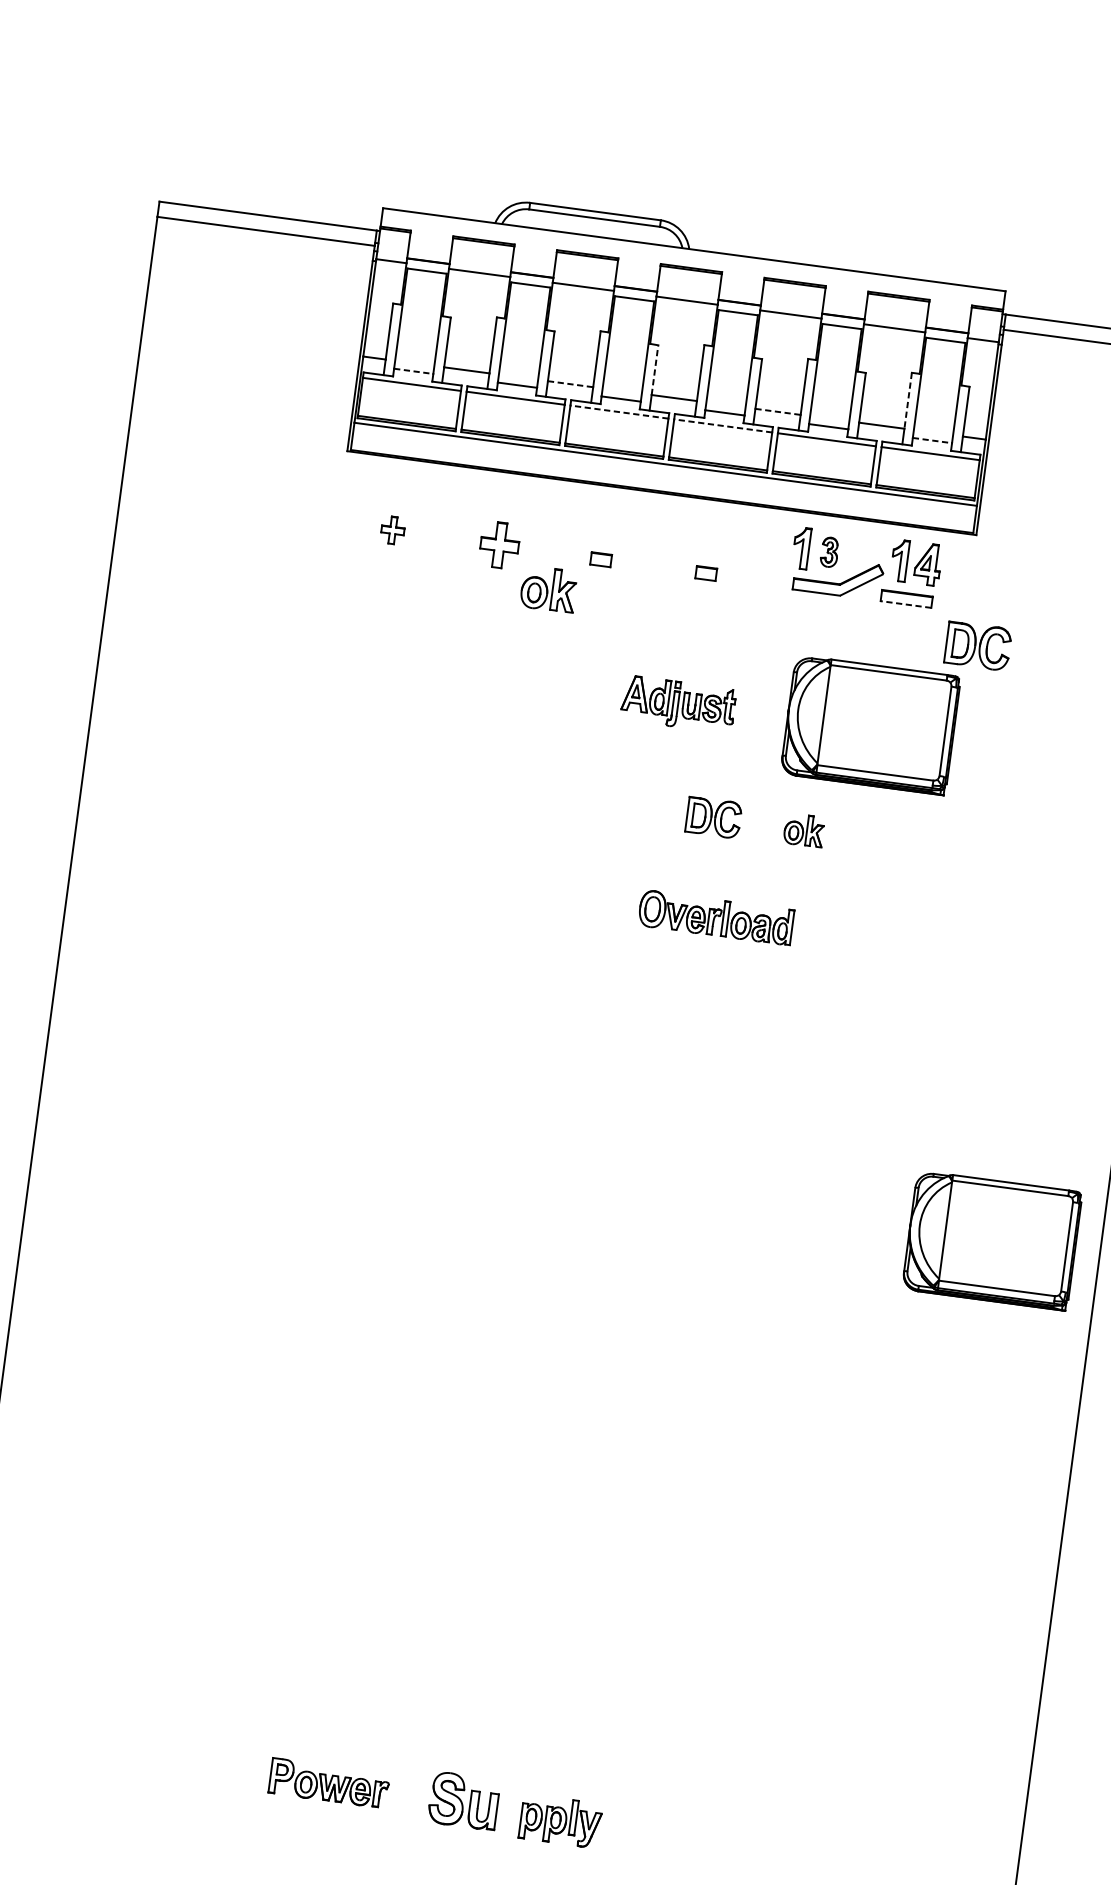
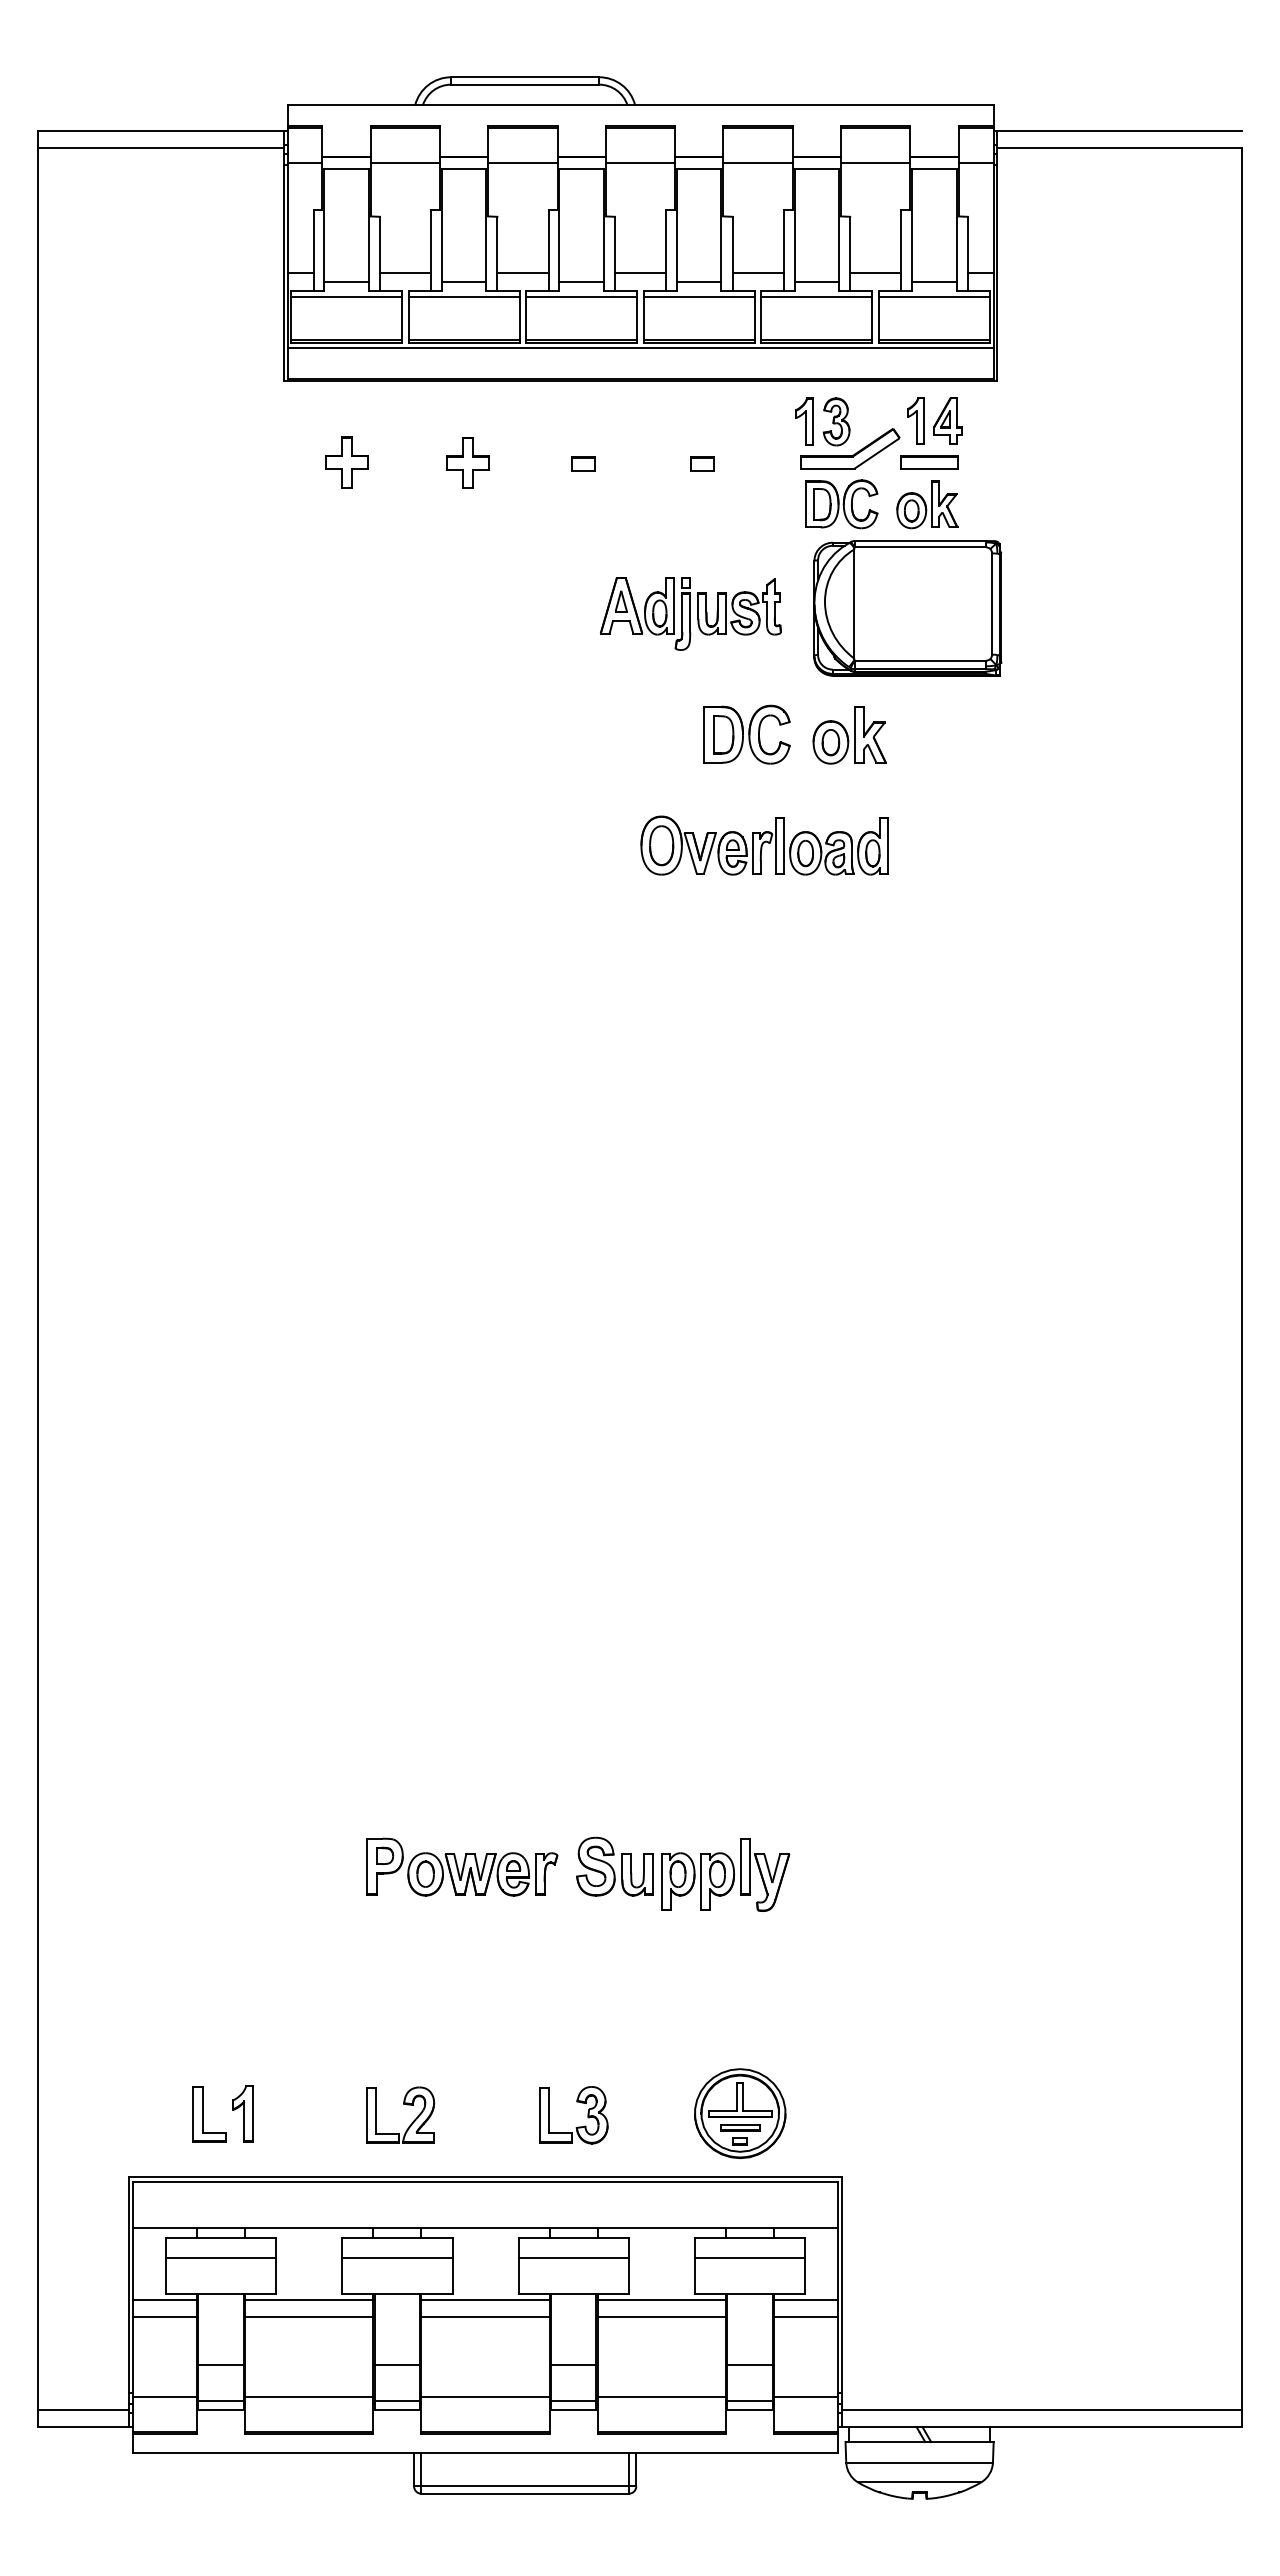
line: (654, 369) -> (614, 244), dashed -> solid
line: (413, 371) -> (346, 282), dashed -> solid
line: (570, 384) -> (523, 273), dashed -> solid
line: (908, 400) -> (901, 241), dashed -> solid
line: (619, 411) -> (581, 296), dashed -> solid
line: (778, 412) -> (758, 273), dashed -> solid
line: (723, 425) -> (699, 296), dashed -> solid
line: (932, 440) -> (934, 282), dashed -> solid
part: (392, 530) -> (346, 462), size x1.67
part: (829, 551) -> (836, 421), size x1.43
part: (549, 589) -> (927, 504), moved
line: (906, 604) -> (929, 468), dashed -> solid
part: (977, 646) -> (841, 504), moved
part: (678, 704) -> (690, 613), size x1.43
part: (713, 817) -> (746, 734), size x1.43
part: (804, 830) -> (849, 735), size x1.67
part: (716, 917) -> (764, 845), size x1.43
part: (991, 1240) -> (1119, 1164), removed
part: (329, 1782) -> (462, 1866), size x1.43
part: (560, 1820) -> (725, 1874), size x1.43

